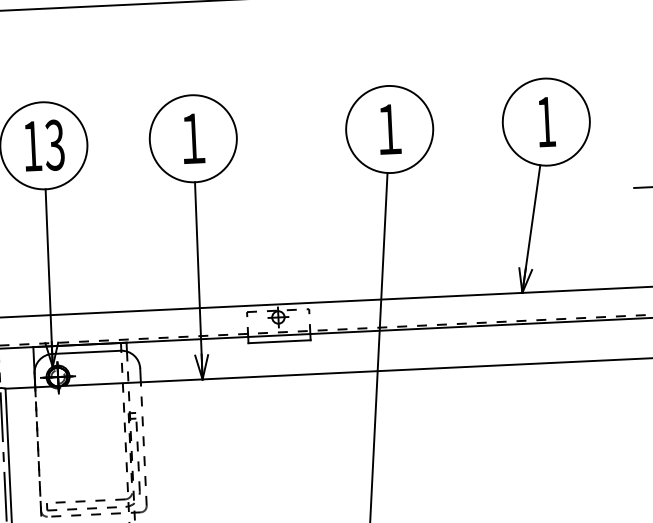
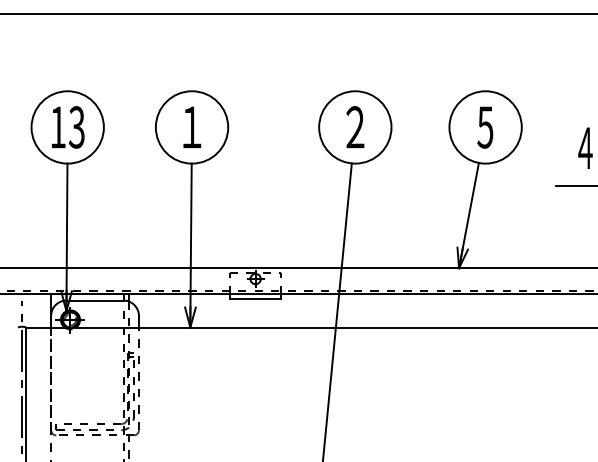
text: (546, 122) -> (485, 127), 1 -> 5
text: (389, 128) -> (355, 126), １ -> ２

